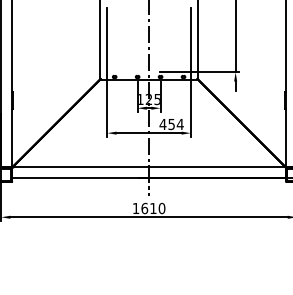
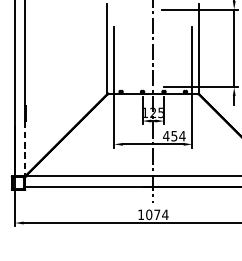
line: (12, 138) -> (25, 149), solid -> dashed
text: (153, 208) -> (157, 214), 1610 -> 1074

